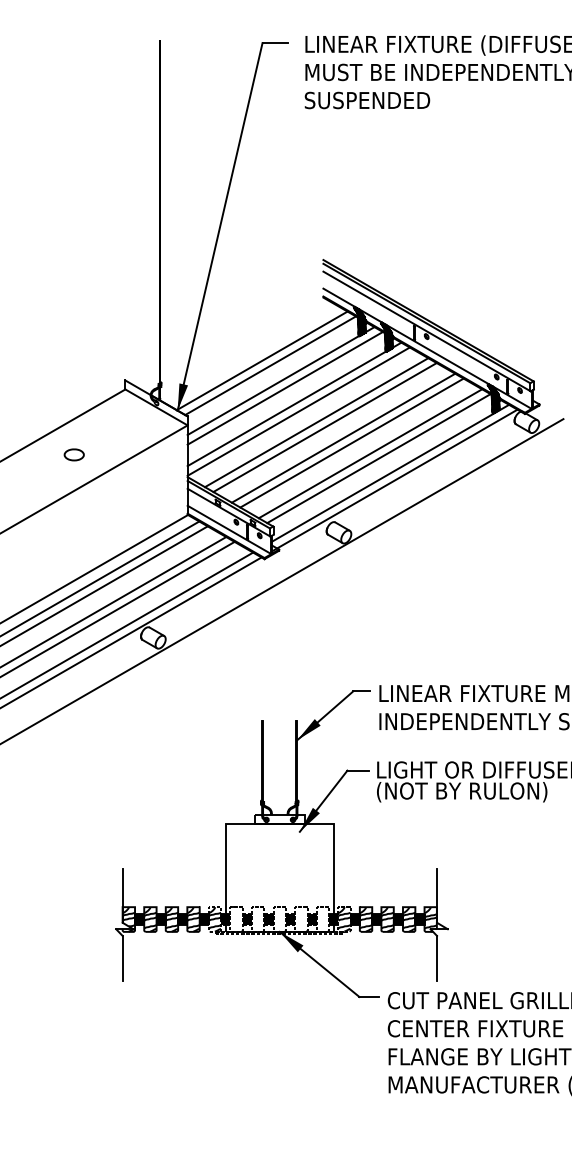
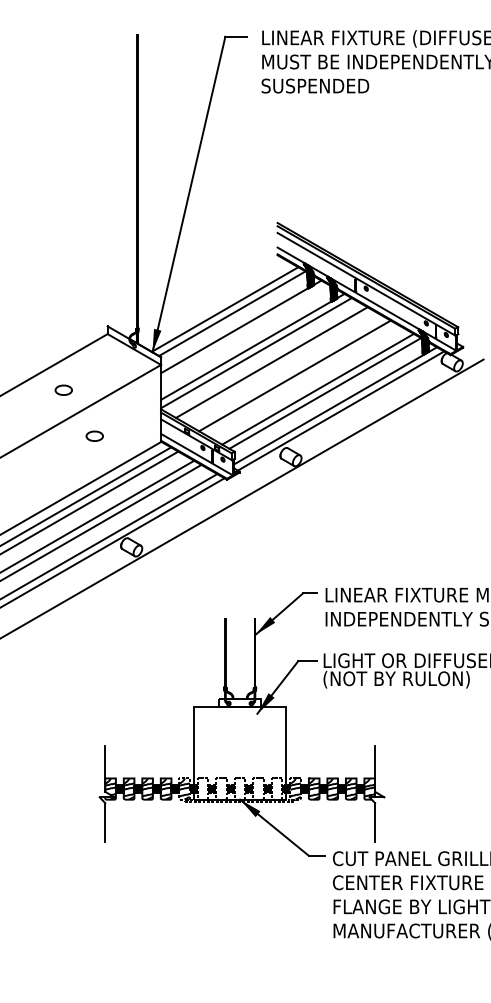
line: (284, 387) -> (244, 332), removed
line: (324, 427) -> (278, 366), removed
line: (351, 442) -> (301, 379), removed
part: (110, 507) -> (94, 435), added

